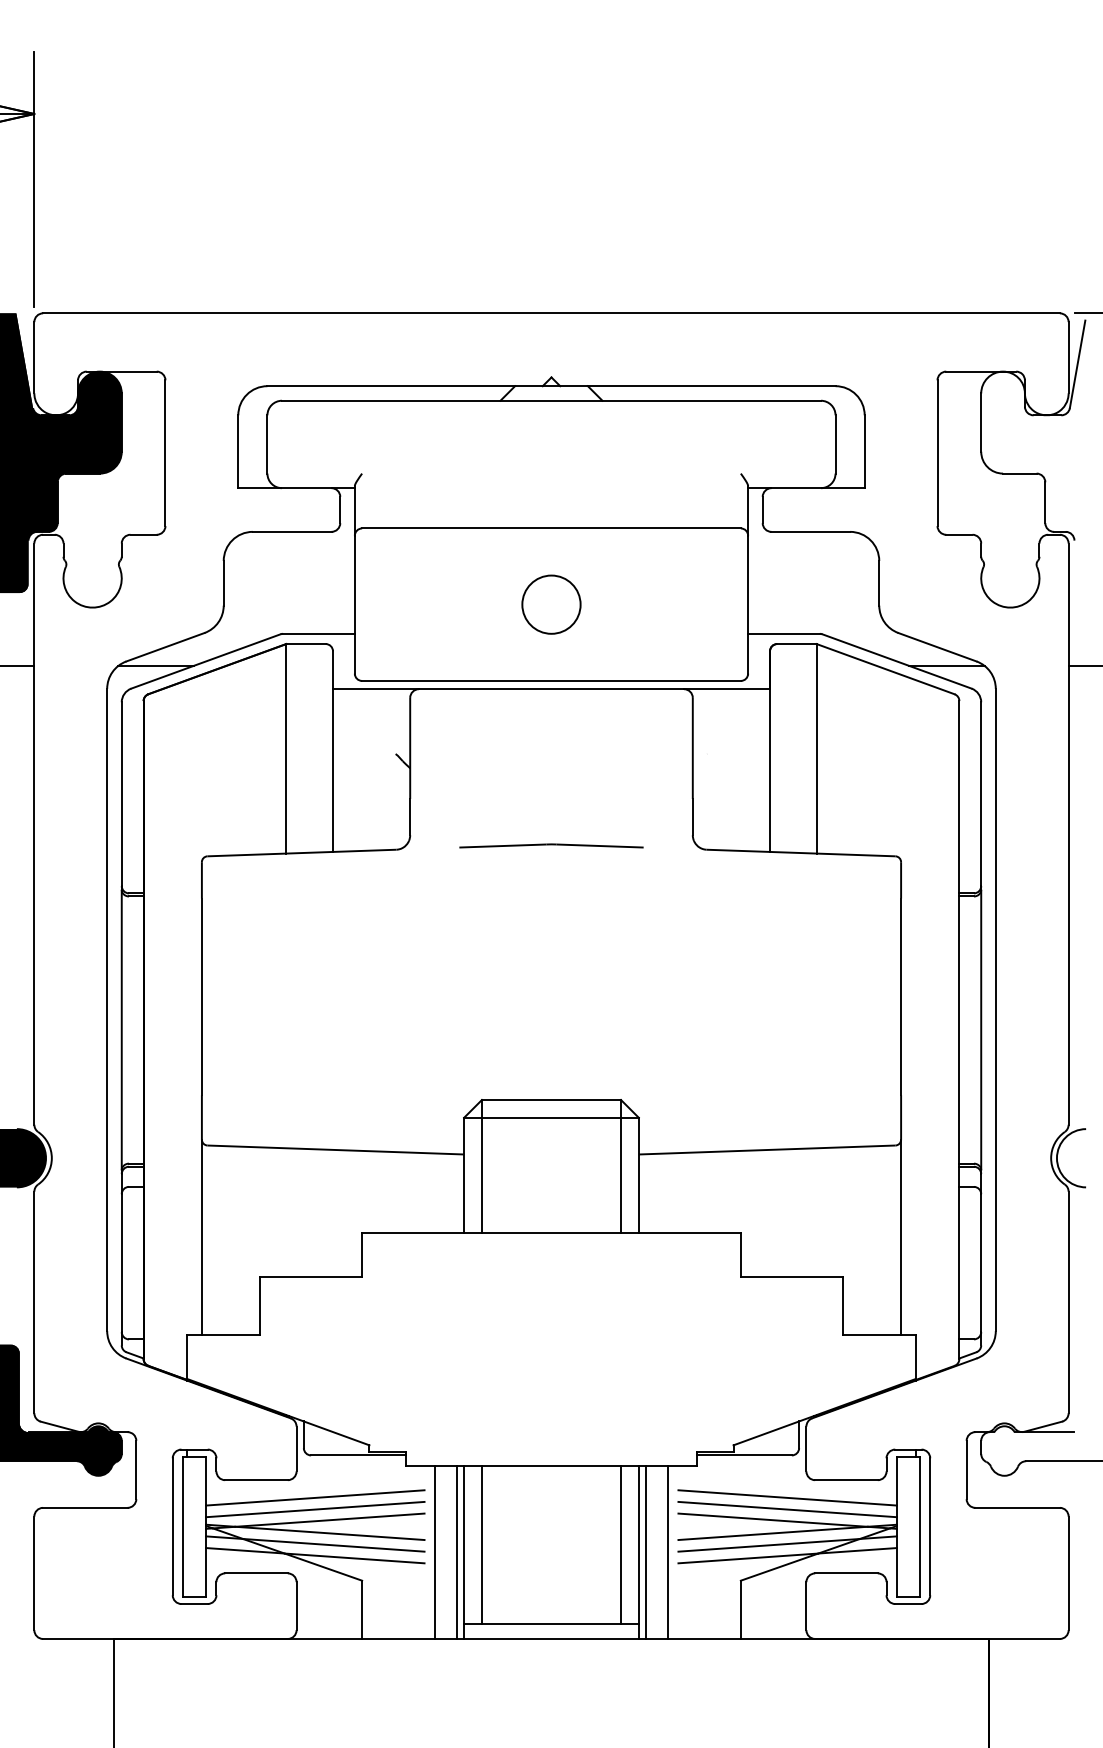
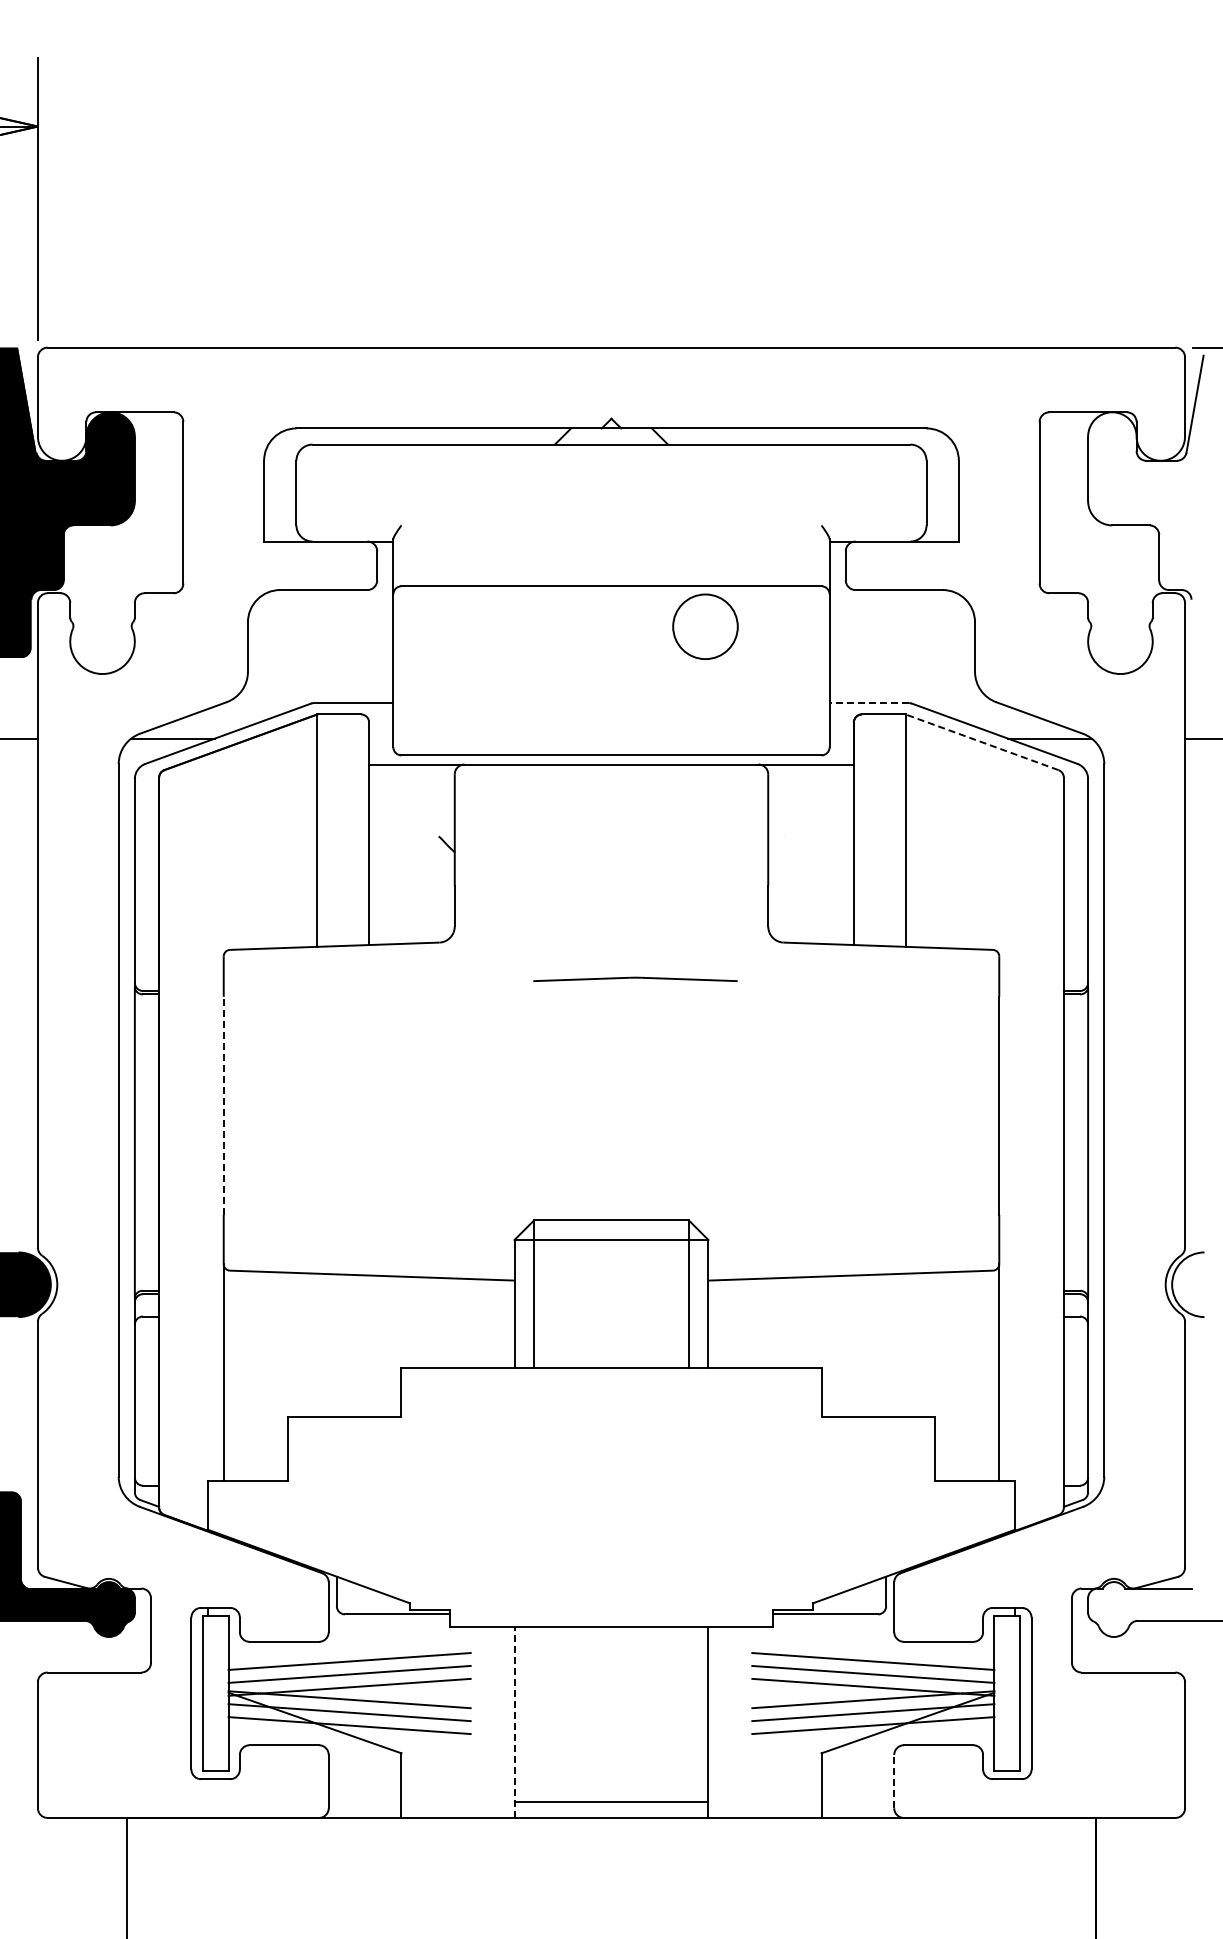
circle: (551, 604) -> (705, 626), moved
line: (784, 634) -> (869, 703), solid -> dashed
line: (885, 669) -> (981, 742), solid -> dashed
part: (551, 845) -> (635, 978), moved
line: (201, 996) -> (223, 1105), solid -> dashed
line: (481, 1544) -> (533, 1713), removed
line: (621, 1544) -> (689, 1713), removed
line: (435, 1552) -> (482, 1721), removed
line: (456, 1552) -> (506, 1721), removed
line: (464, 1552) -> (514, 1722), solid -> dashed
line: (646, 1552) -> (716, 1721), removed
line: (667, 1552) -> (740, 1721), removed
line: (806, 1606) -> (894, 1781), solid -> dashed

